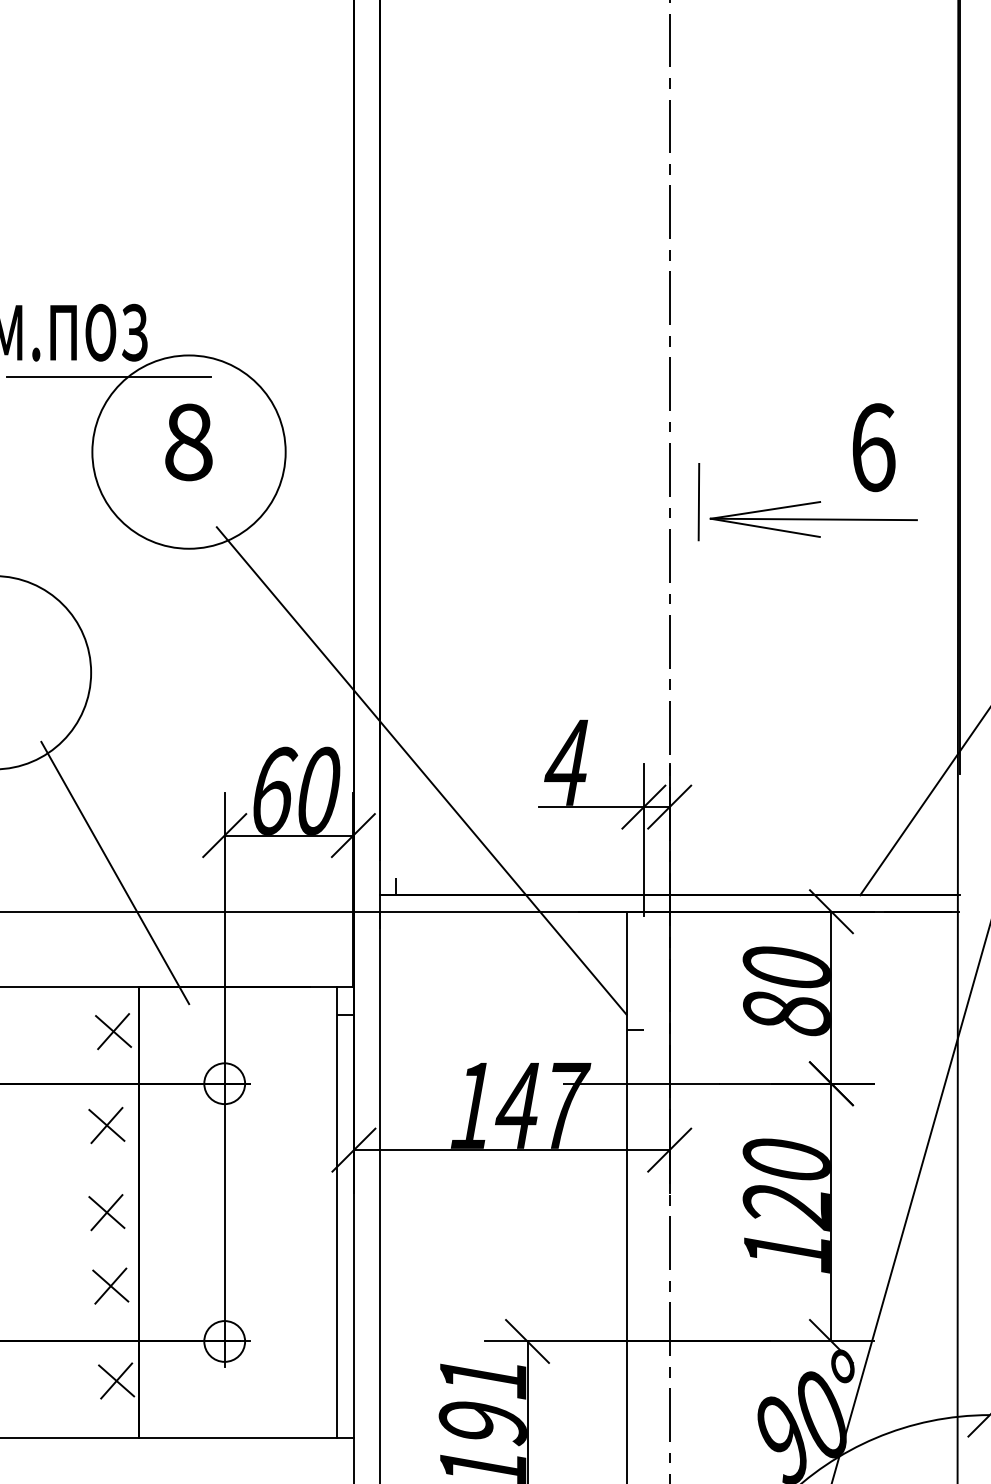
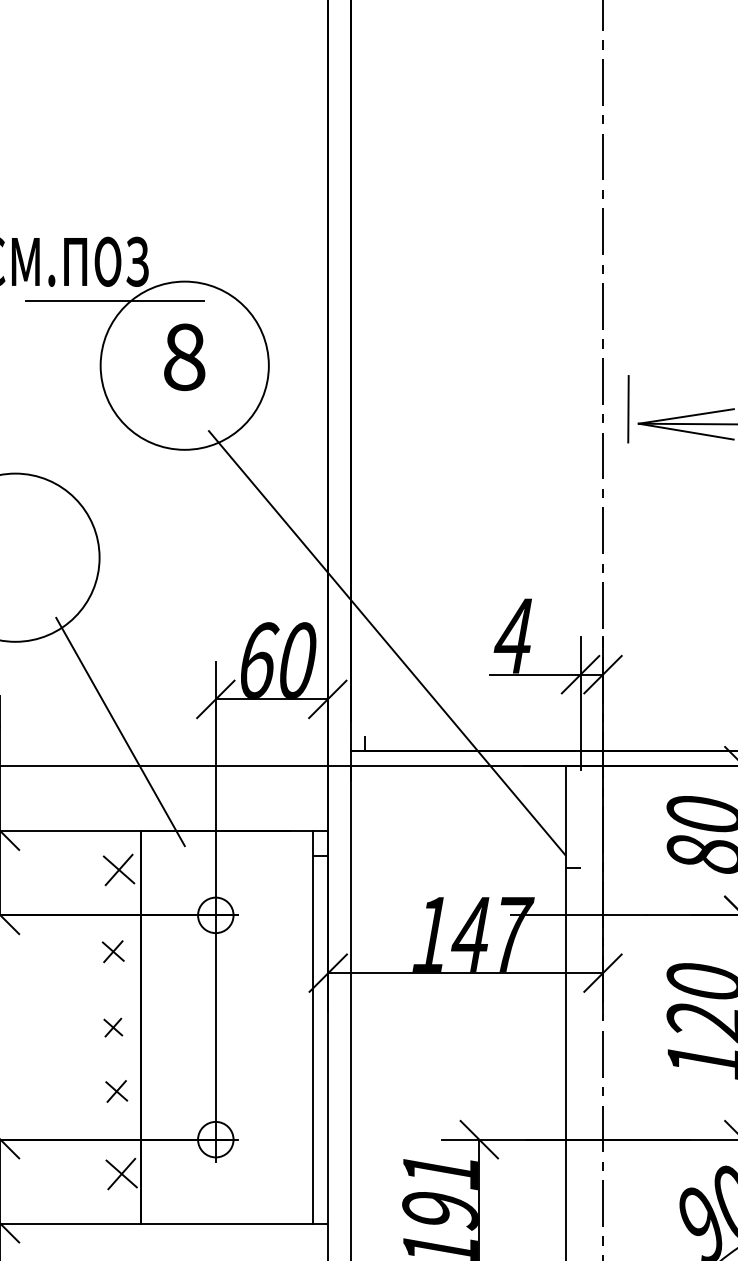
part: (106, 1125) -> (112, 951), size x0.7
part: (106, 1212) -> (112, 1027), size x0.6
part: (110, 1285) -> (116, 1090), size x0.7

